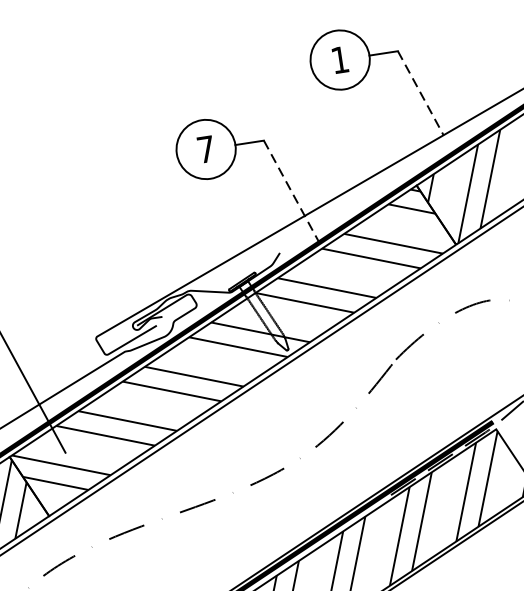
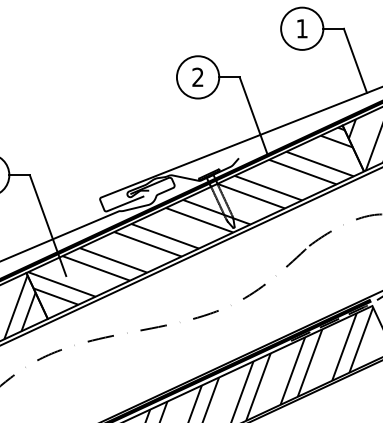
line: (420, 94) -> (355, 61), dashed -> solid
text: (205, 148) -> (197, 76), 7 -> 2
line: (291, 191) -> (253, 116), dashed -> solid

